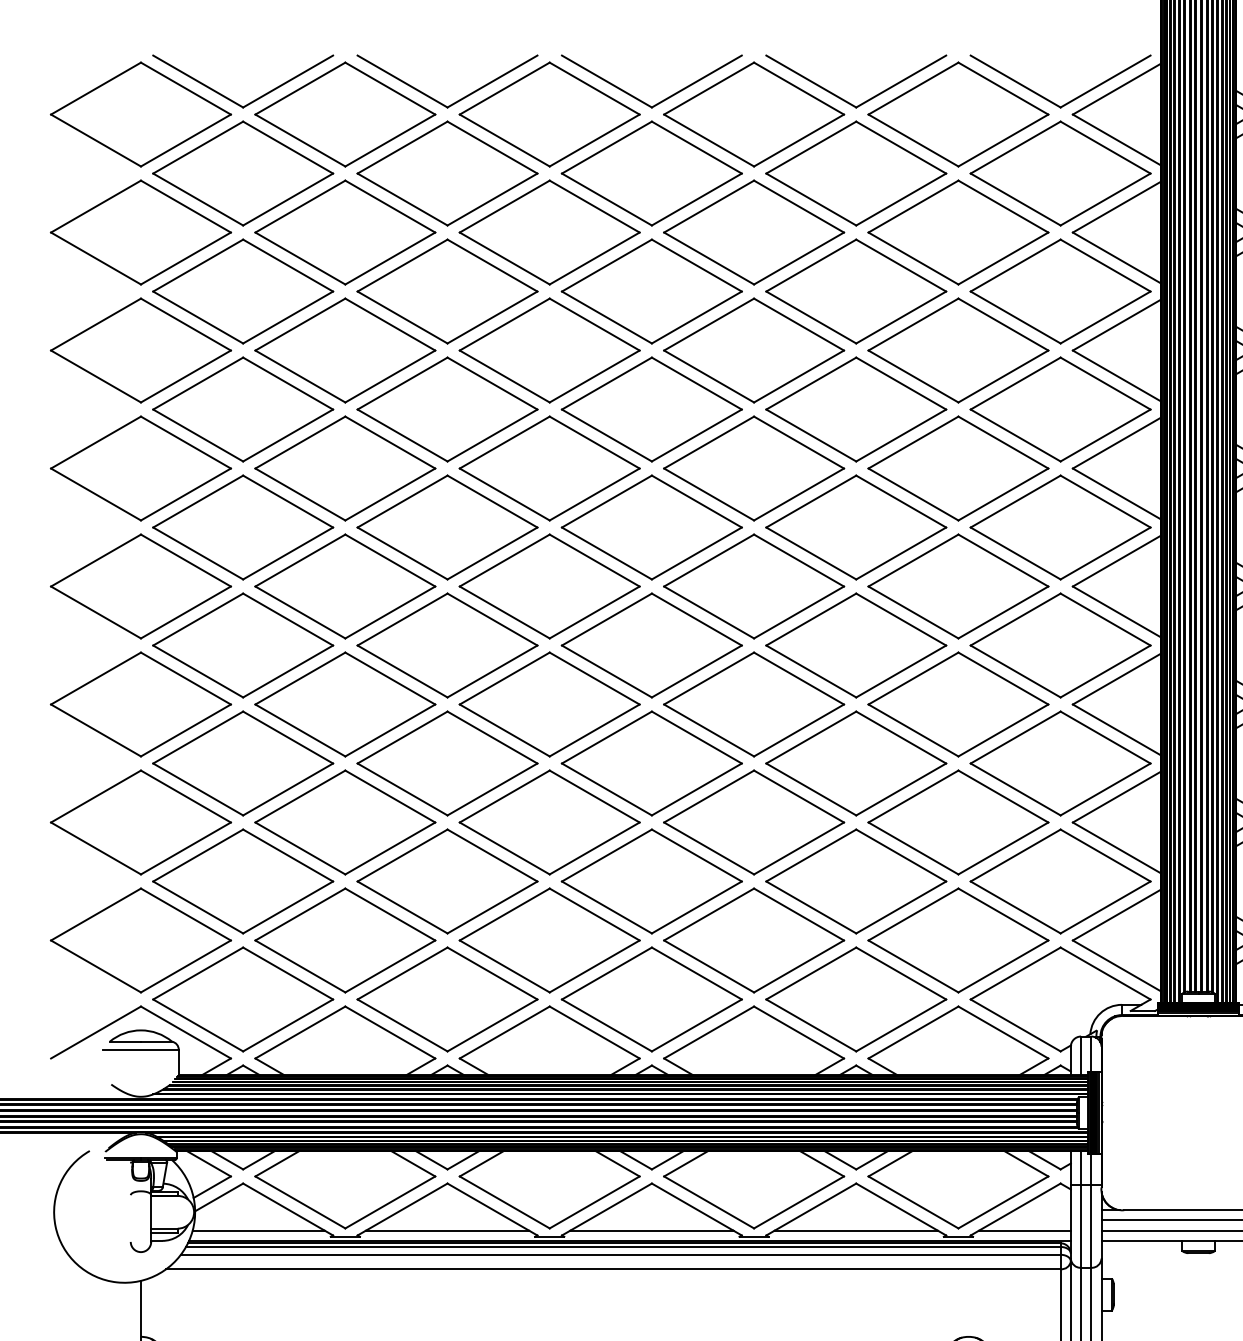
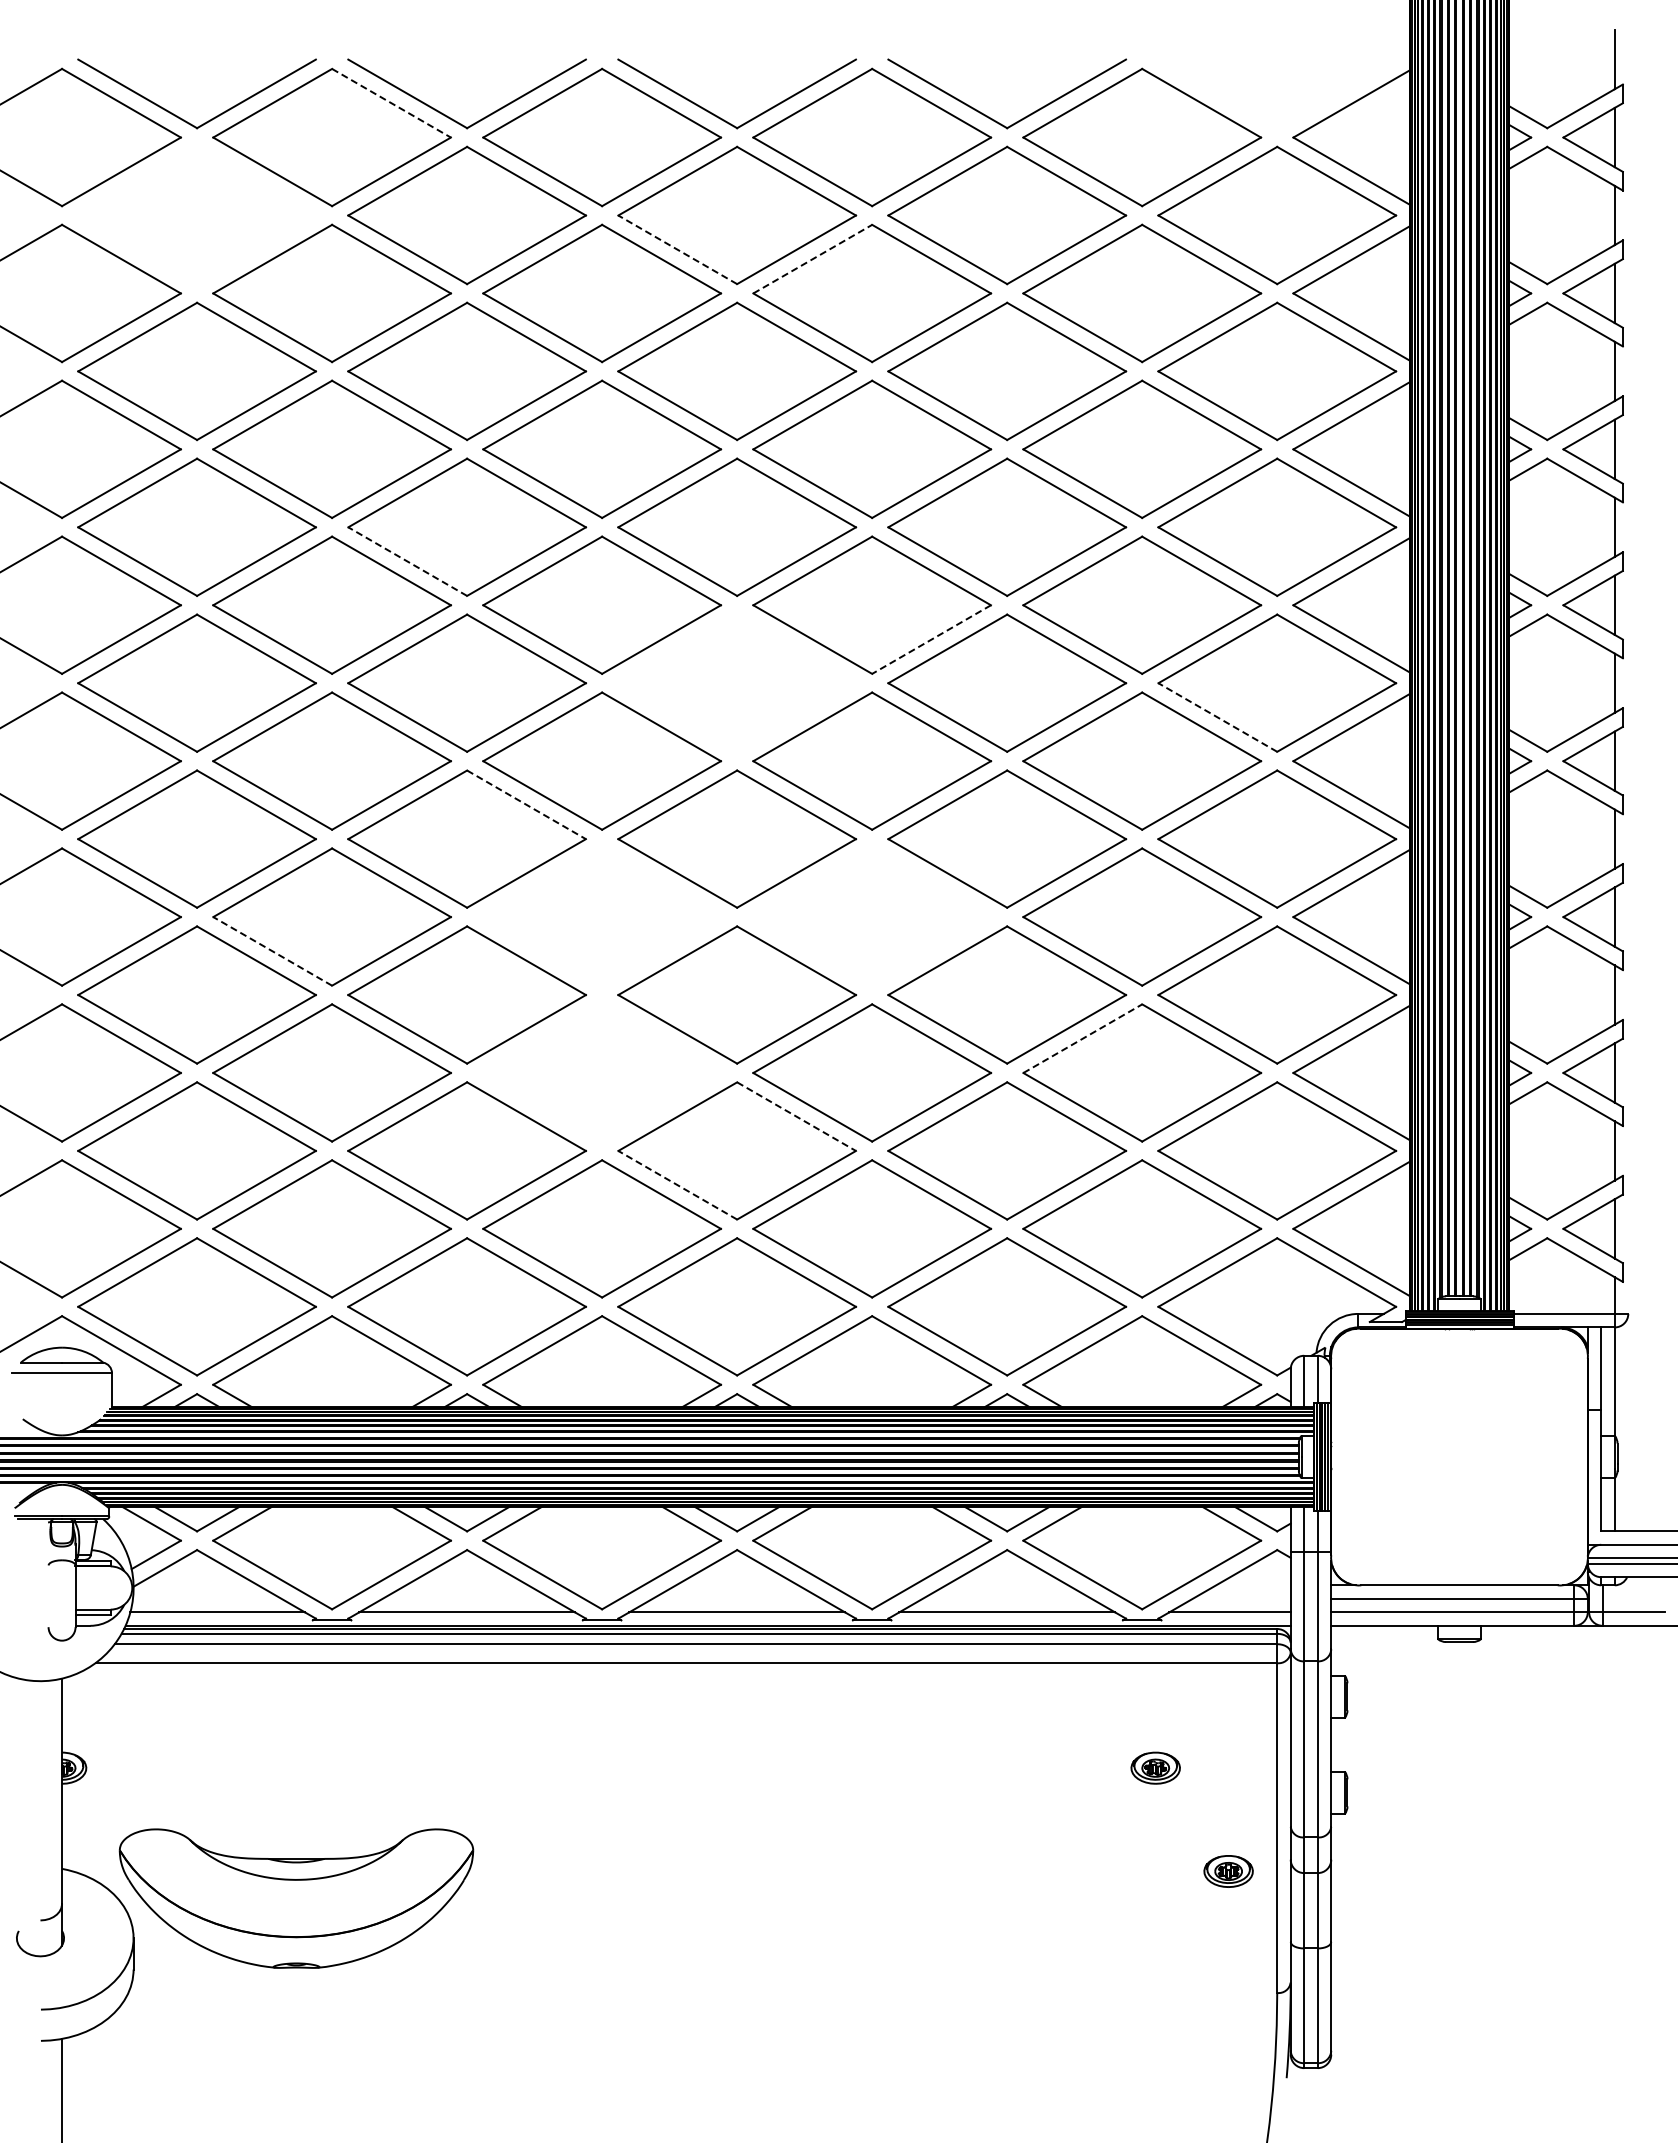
line: (390, 88) -> (391, 103), solid -> dashed
part: (1071, 100) -> (1291, 118), removed
part: (242, 173) -> (196, 215), removed
line: (606, 199) -> (677, 249), solid -> dashed
line: (708, 206) -> (812, 259), solid -> dashed
line: (402, 435) -> (407, 561), solid -> dashed
line: (798, 494) -> (931, 639), solid -> dashed
part: (652, 526) -> (737, 682), removed
line: (1015, 553) -> (1217, 717), solid -> dashed
line: (492, 619) -> (526, 804), solid -> dashed
part: (549, 704) -> (601, 916), removed
part: (754, 704) -> (872, 916), removed
line: (300, 730) -> (272, 951), solid -> dashed
line: (913, 796) -> (1082, 1038), solid -> dashed
part: (549, 822) -> (601, 1072), removed
line: (696, 855) -> (796, 1116), solid -> dashed
line: (606, 907) -> (677, 1185), solid -> dashed

